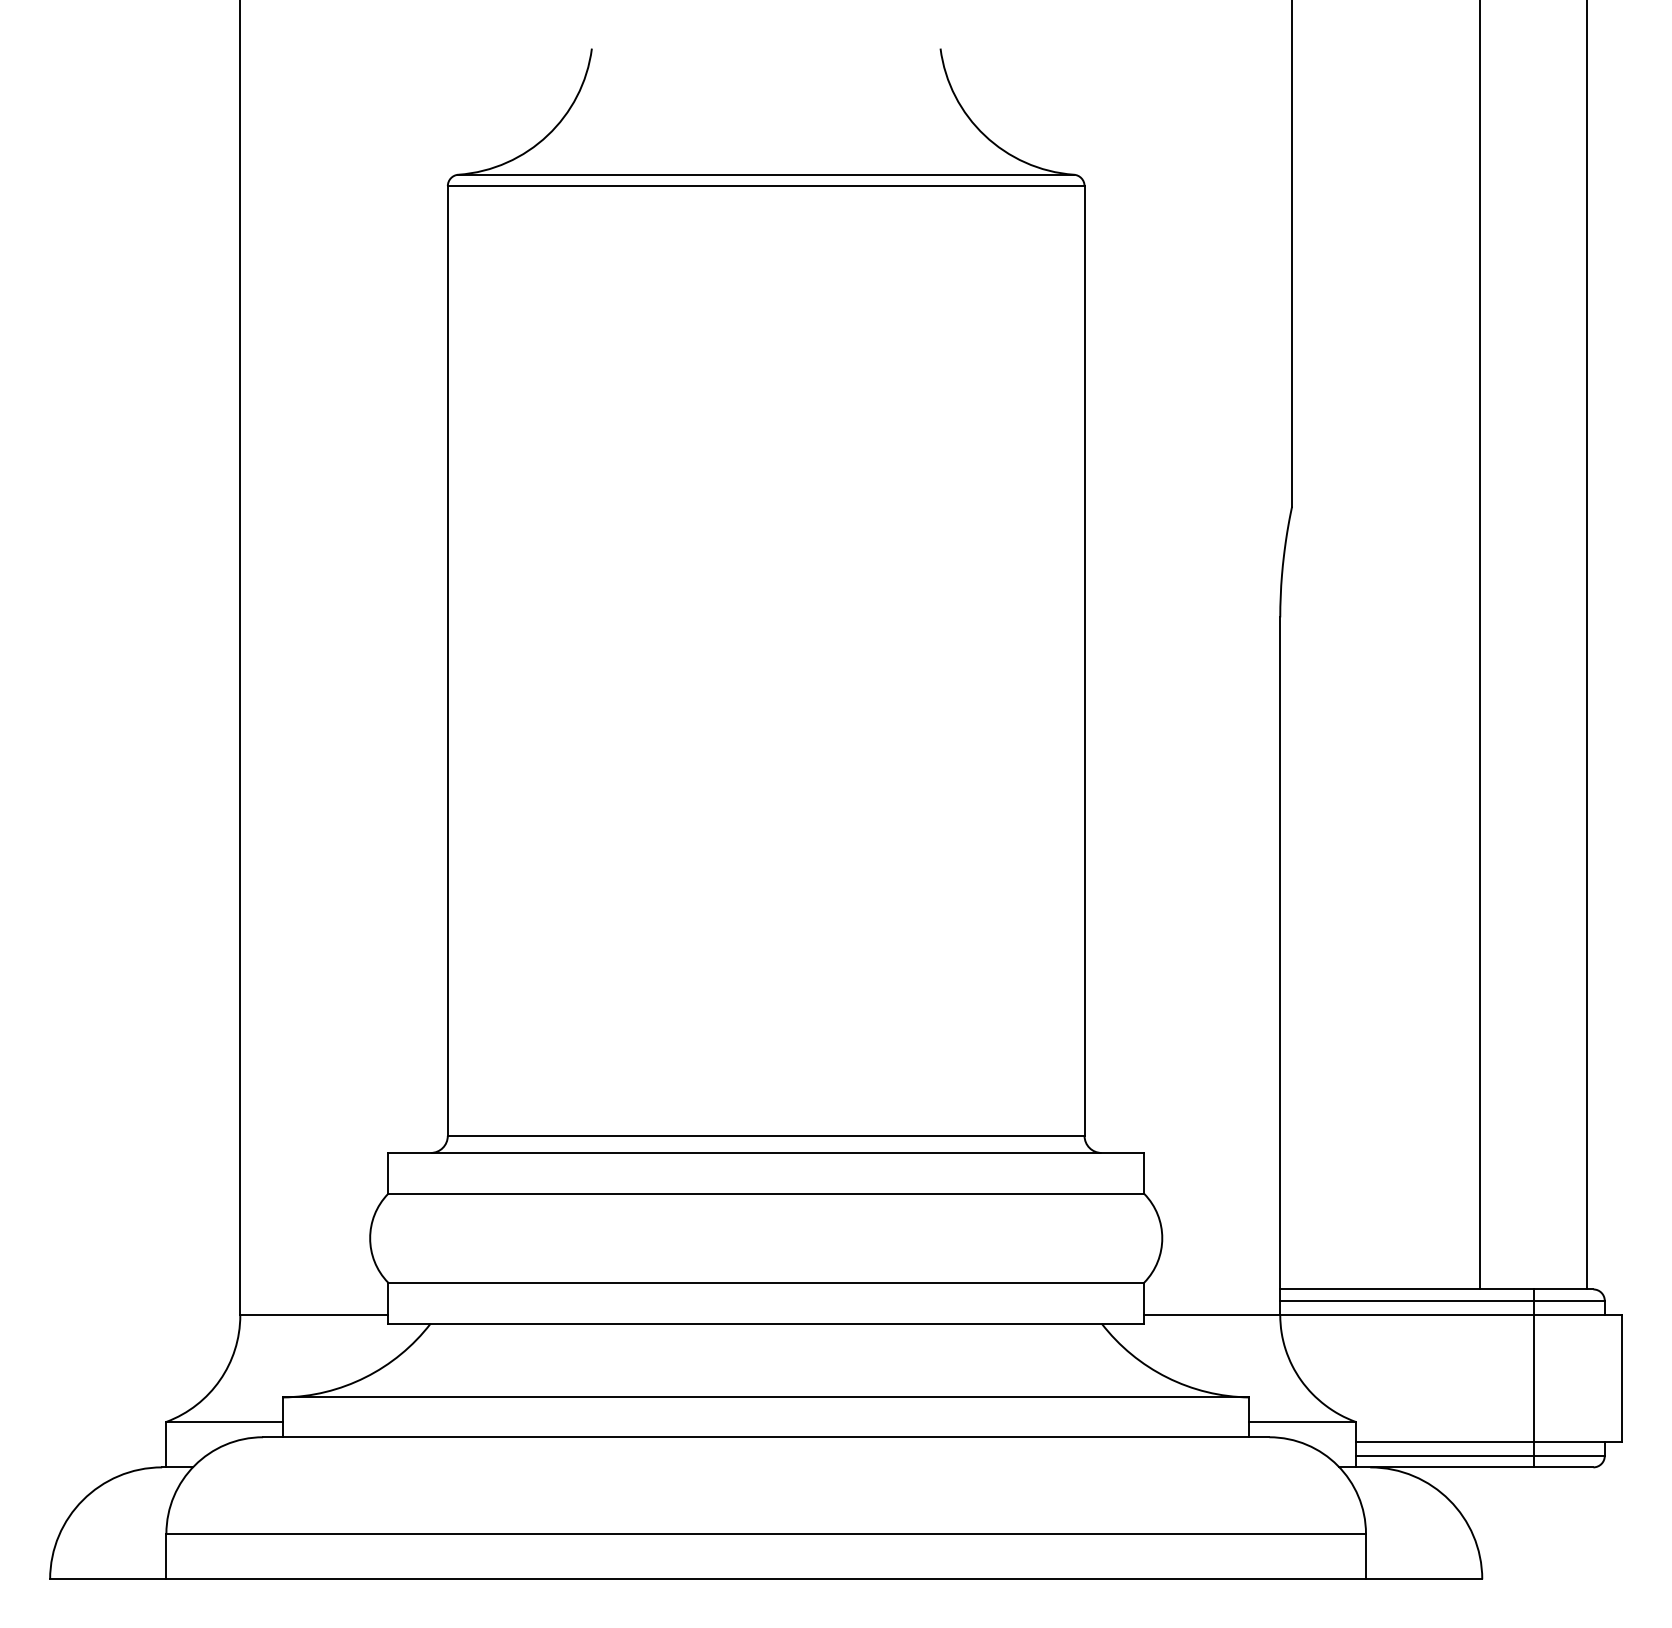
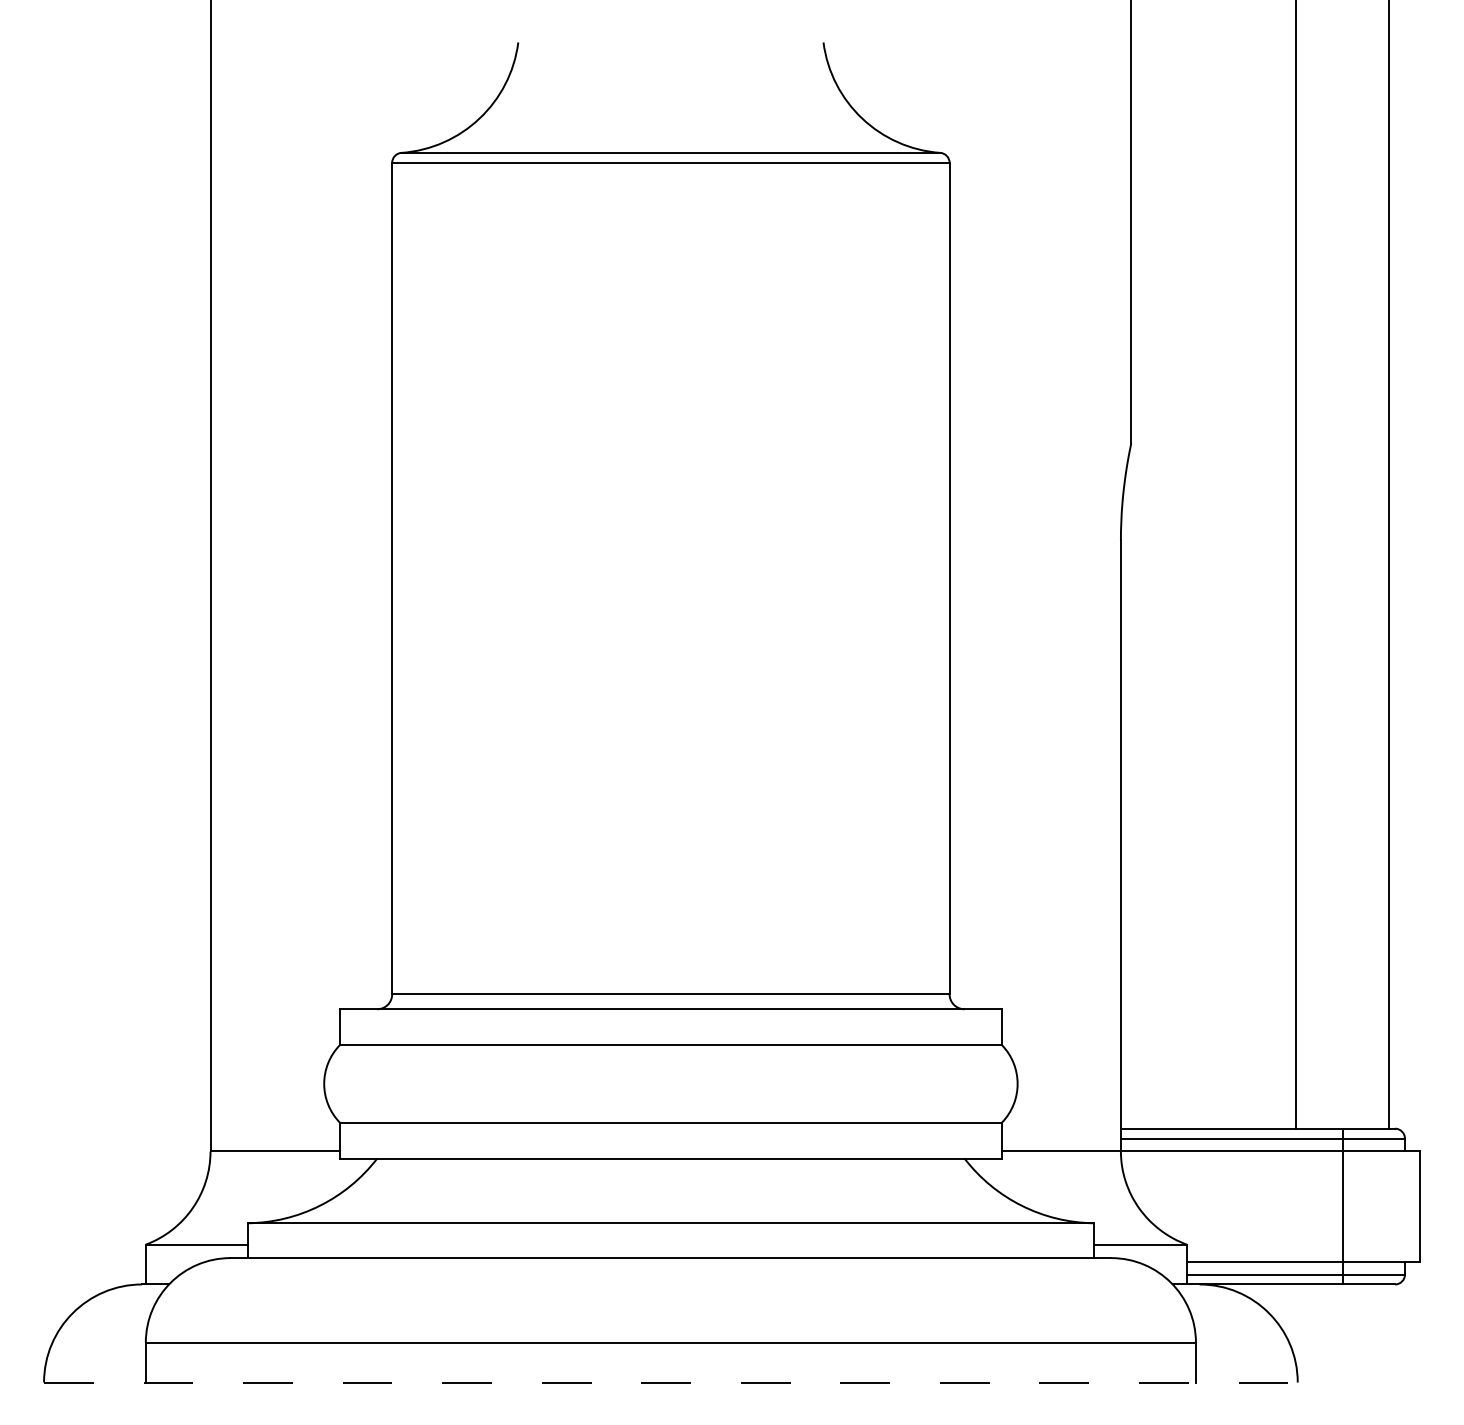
line: (766, 1579) -> (671, 1382), solid -> dashed

